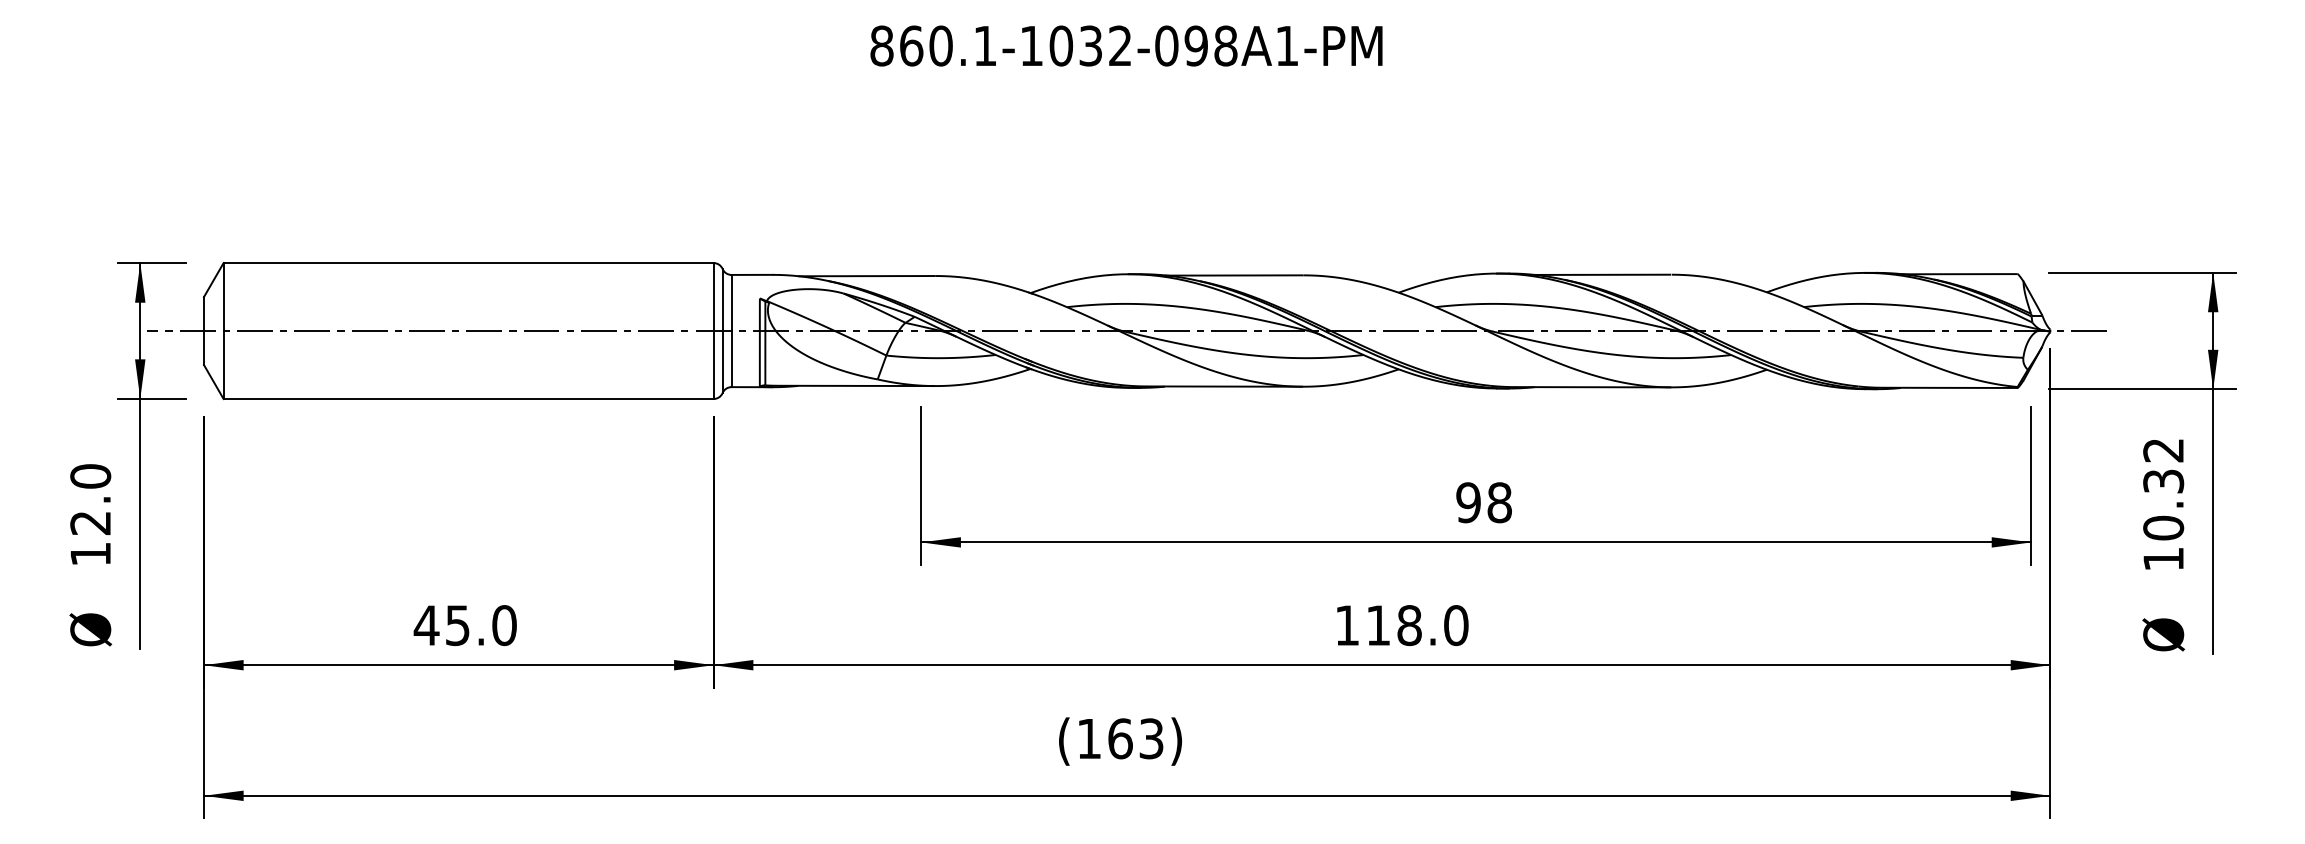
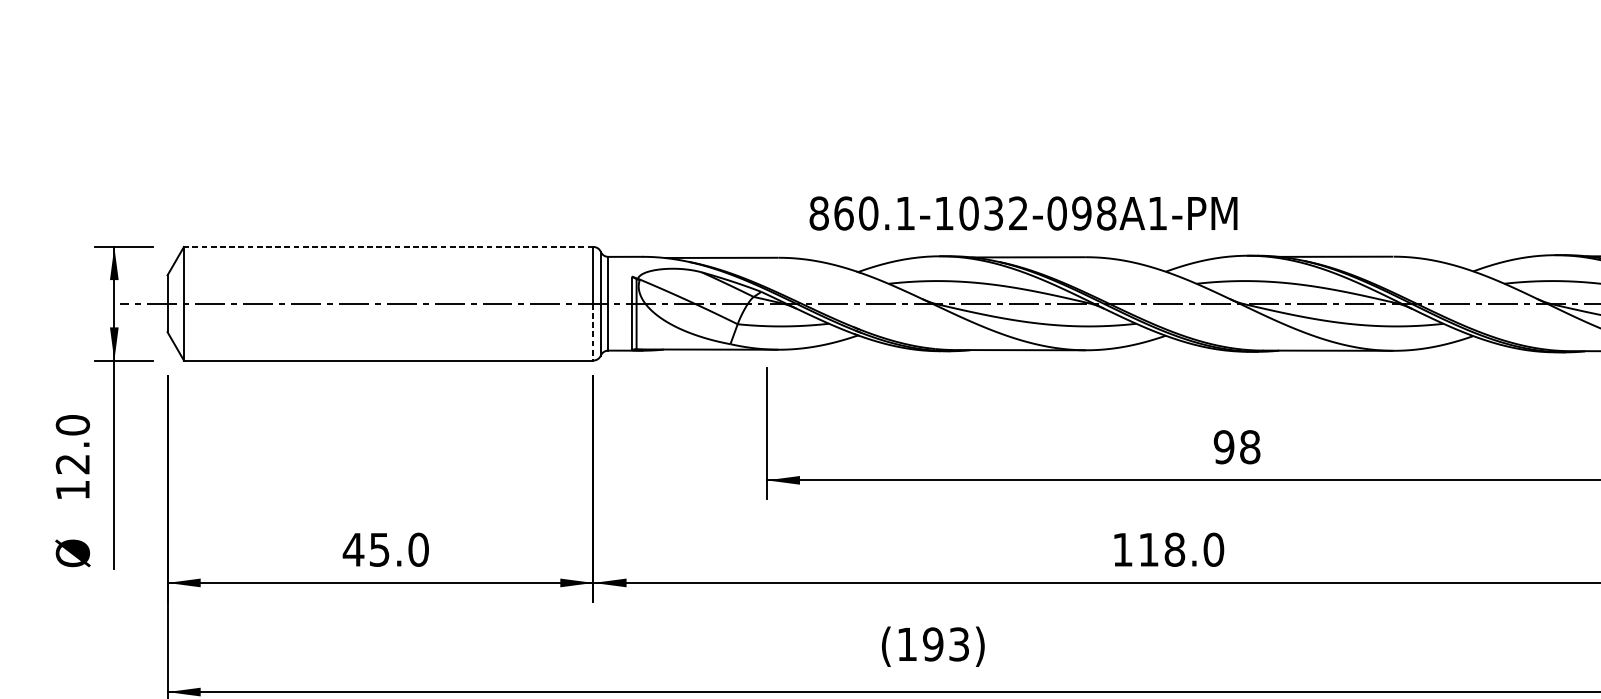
text: (1126, 45) -> (1023, 213), moved
line: (468, 263) -> (388, 247), solid -> dashed
line: (713, 365) -> (593, 332), solid -> dashed
text: (1120, 738) -> (933, 644), (163) -> (193)

